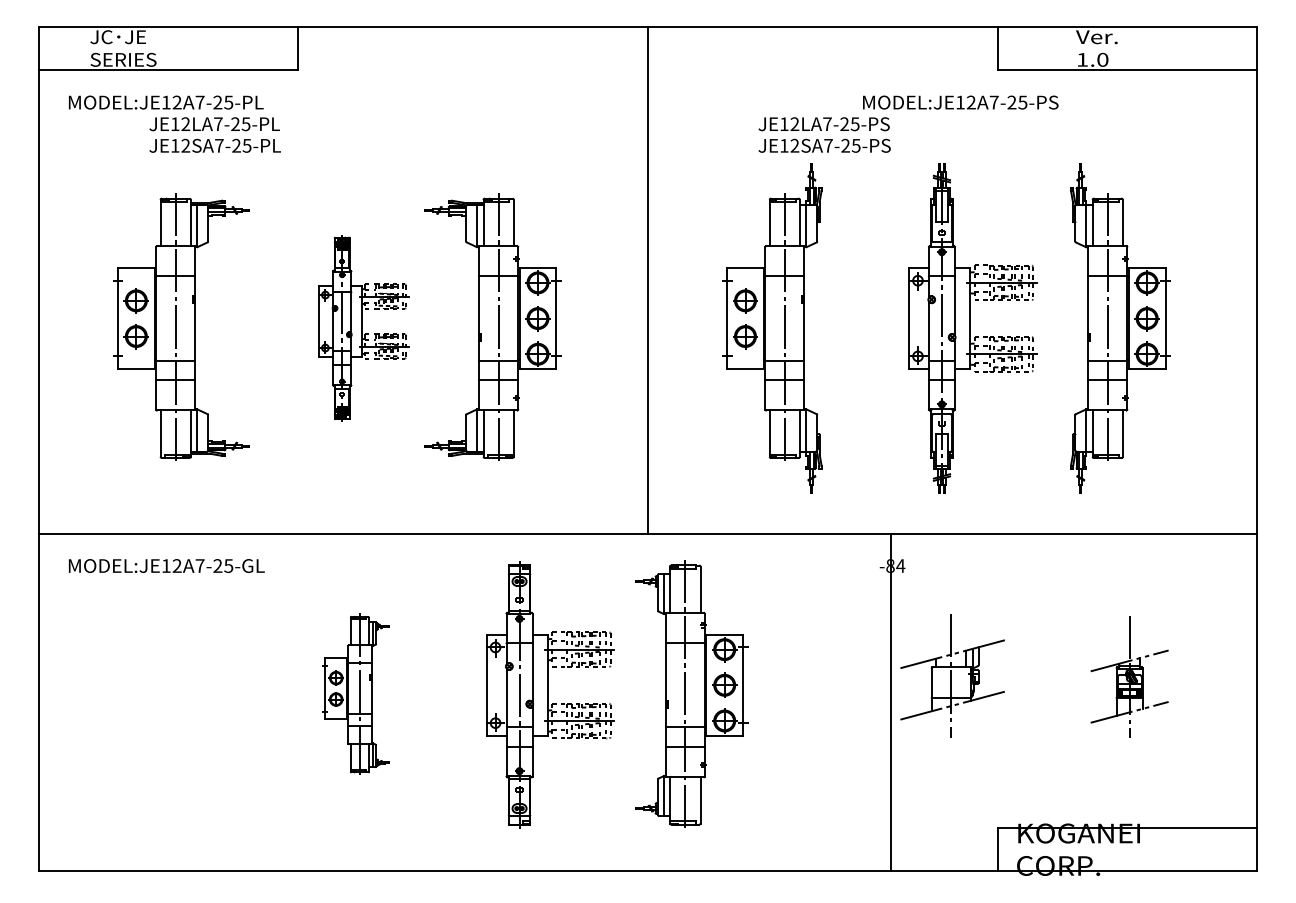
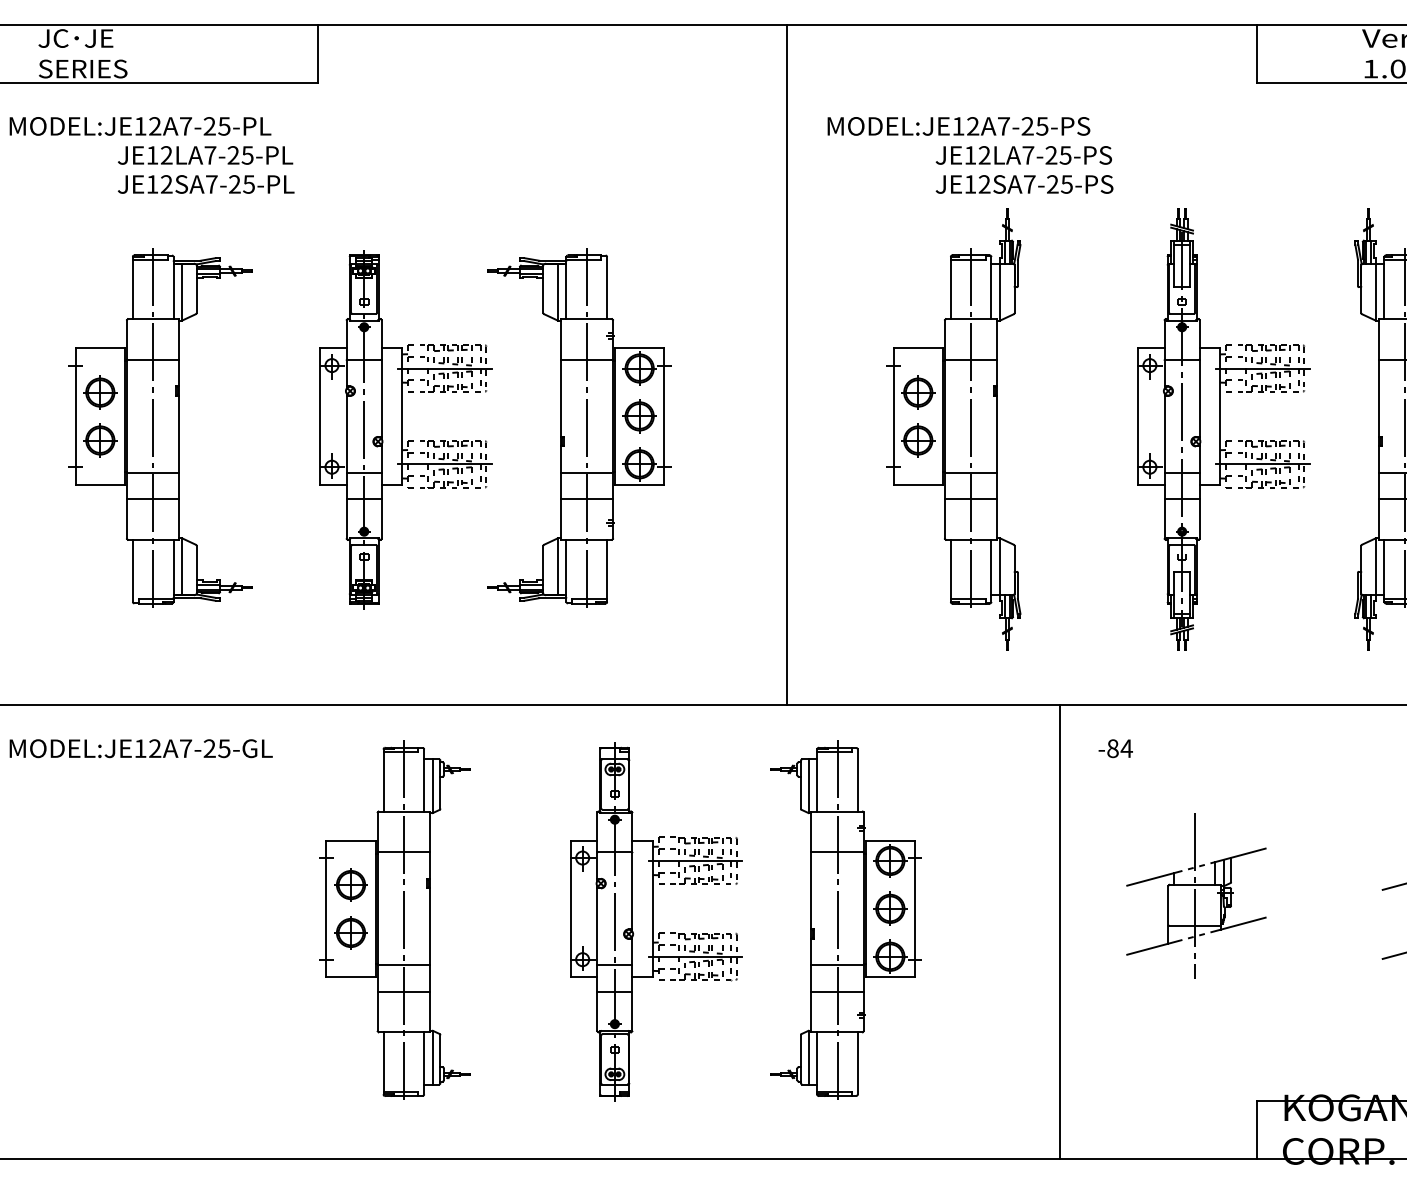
text: (960, 102) -> (958, 126), moved
part: (363, 328) -> (405, 429), size x1.43
part: (355, 693) -> (394, 919), size x1.67
line: (891, 702) -> (1060, 931), moved

